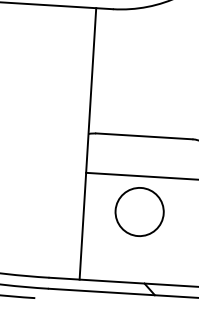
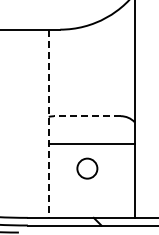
line: (142, 136) -> (86, 116), solid -> dashed
line: (87, 144) -> (48, 124), solid -> dashed
circle: (139, 211) -> (87, 168), size x0.6

